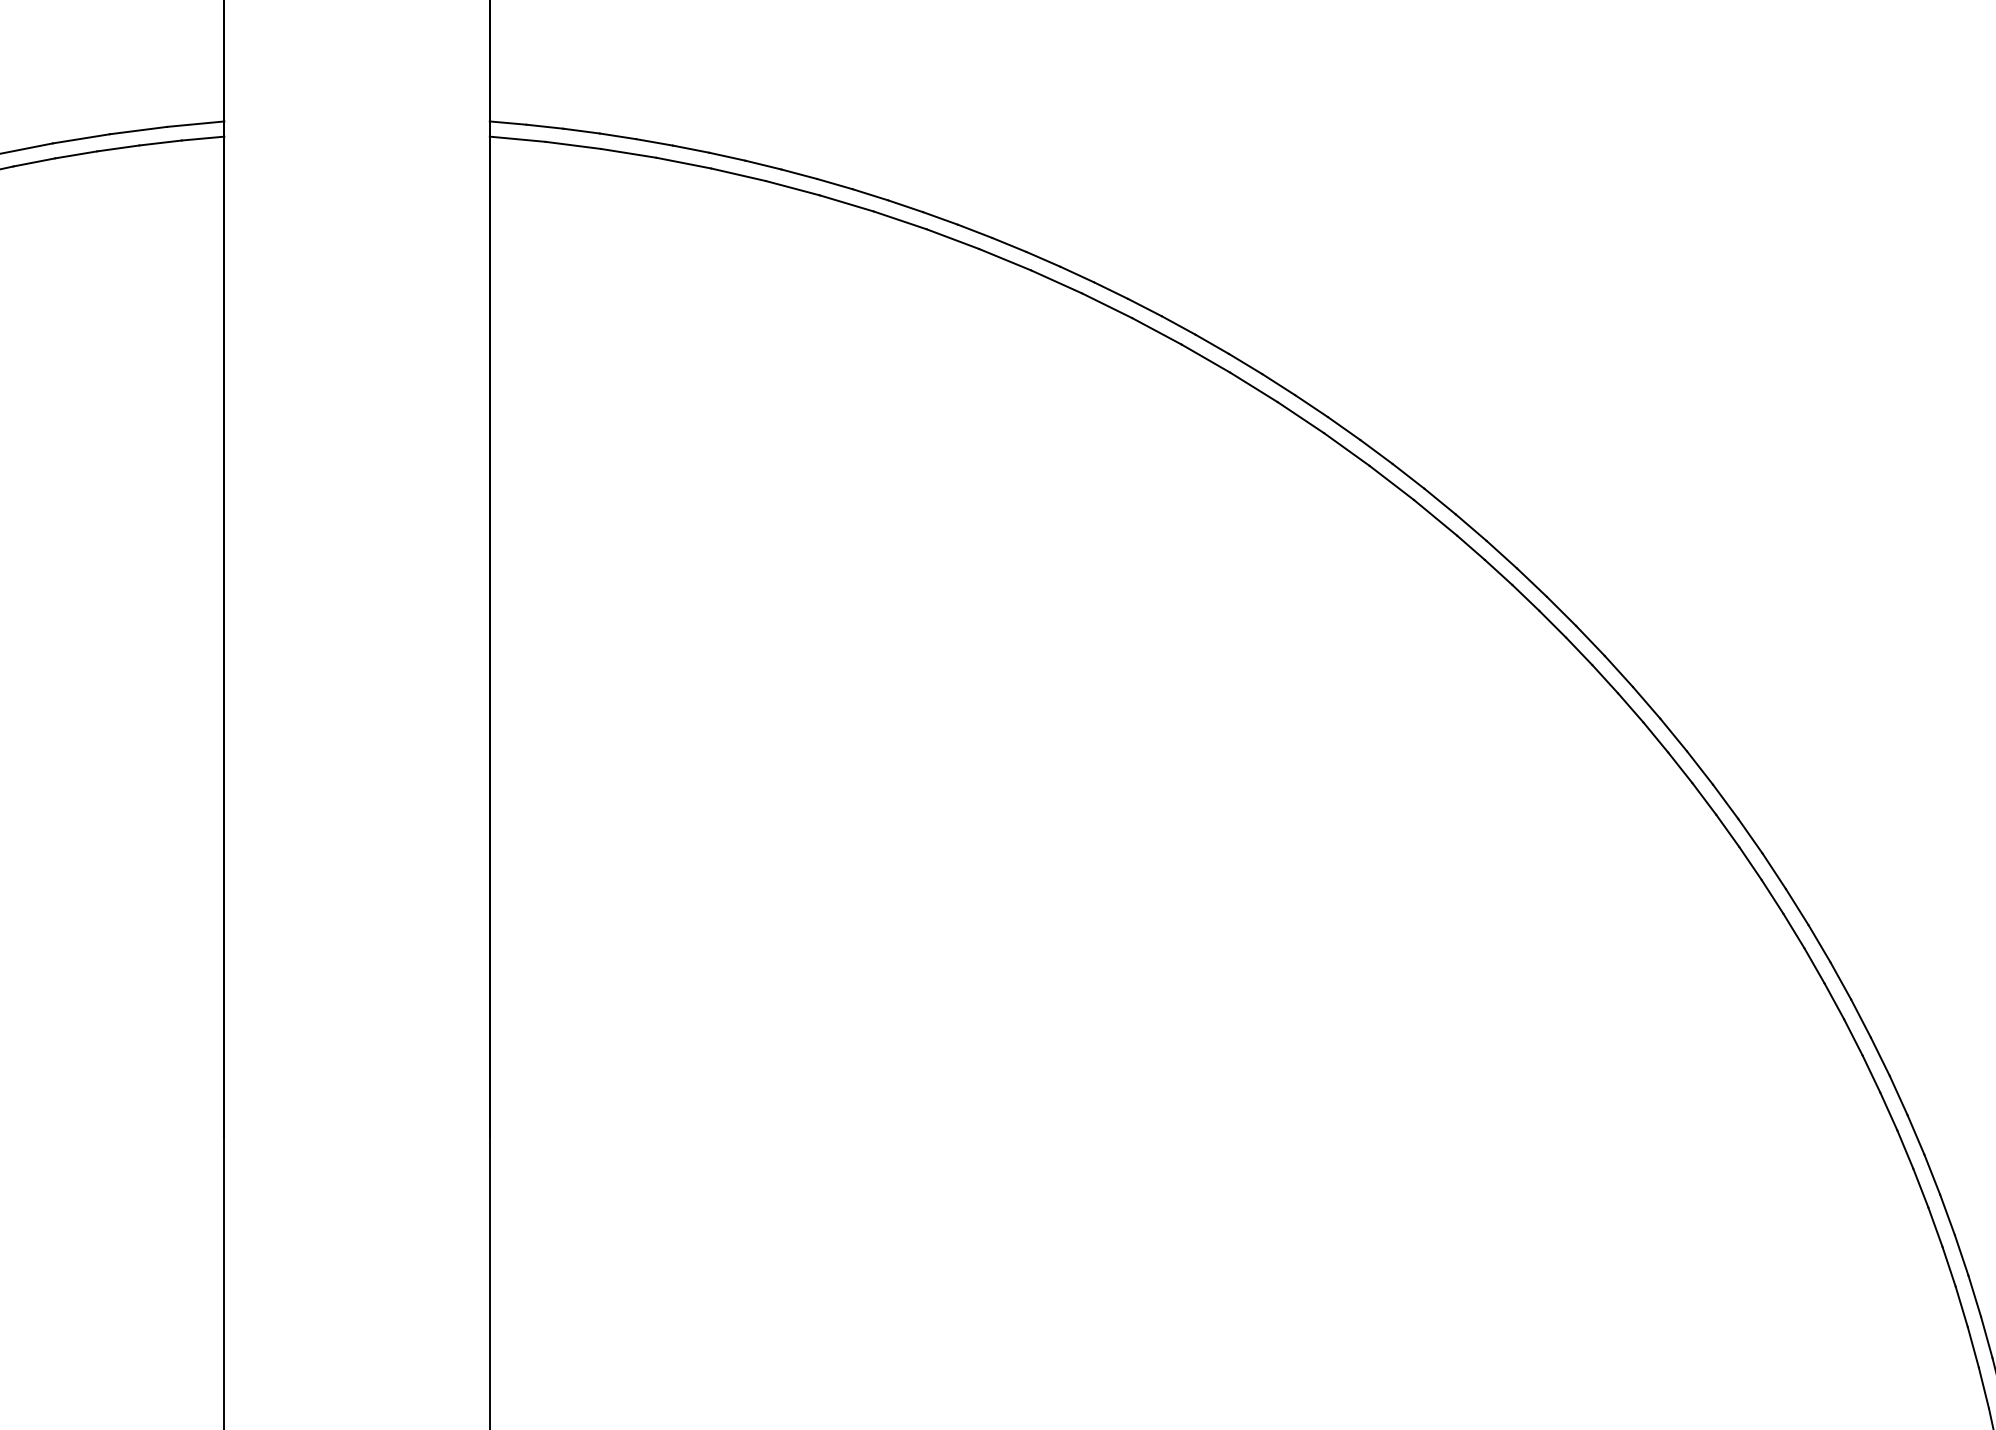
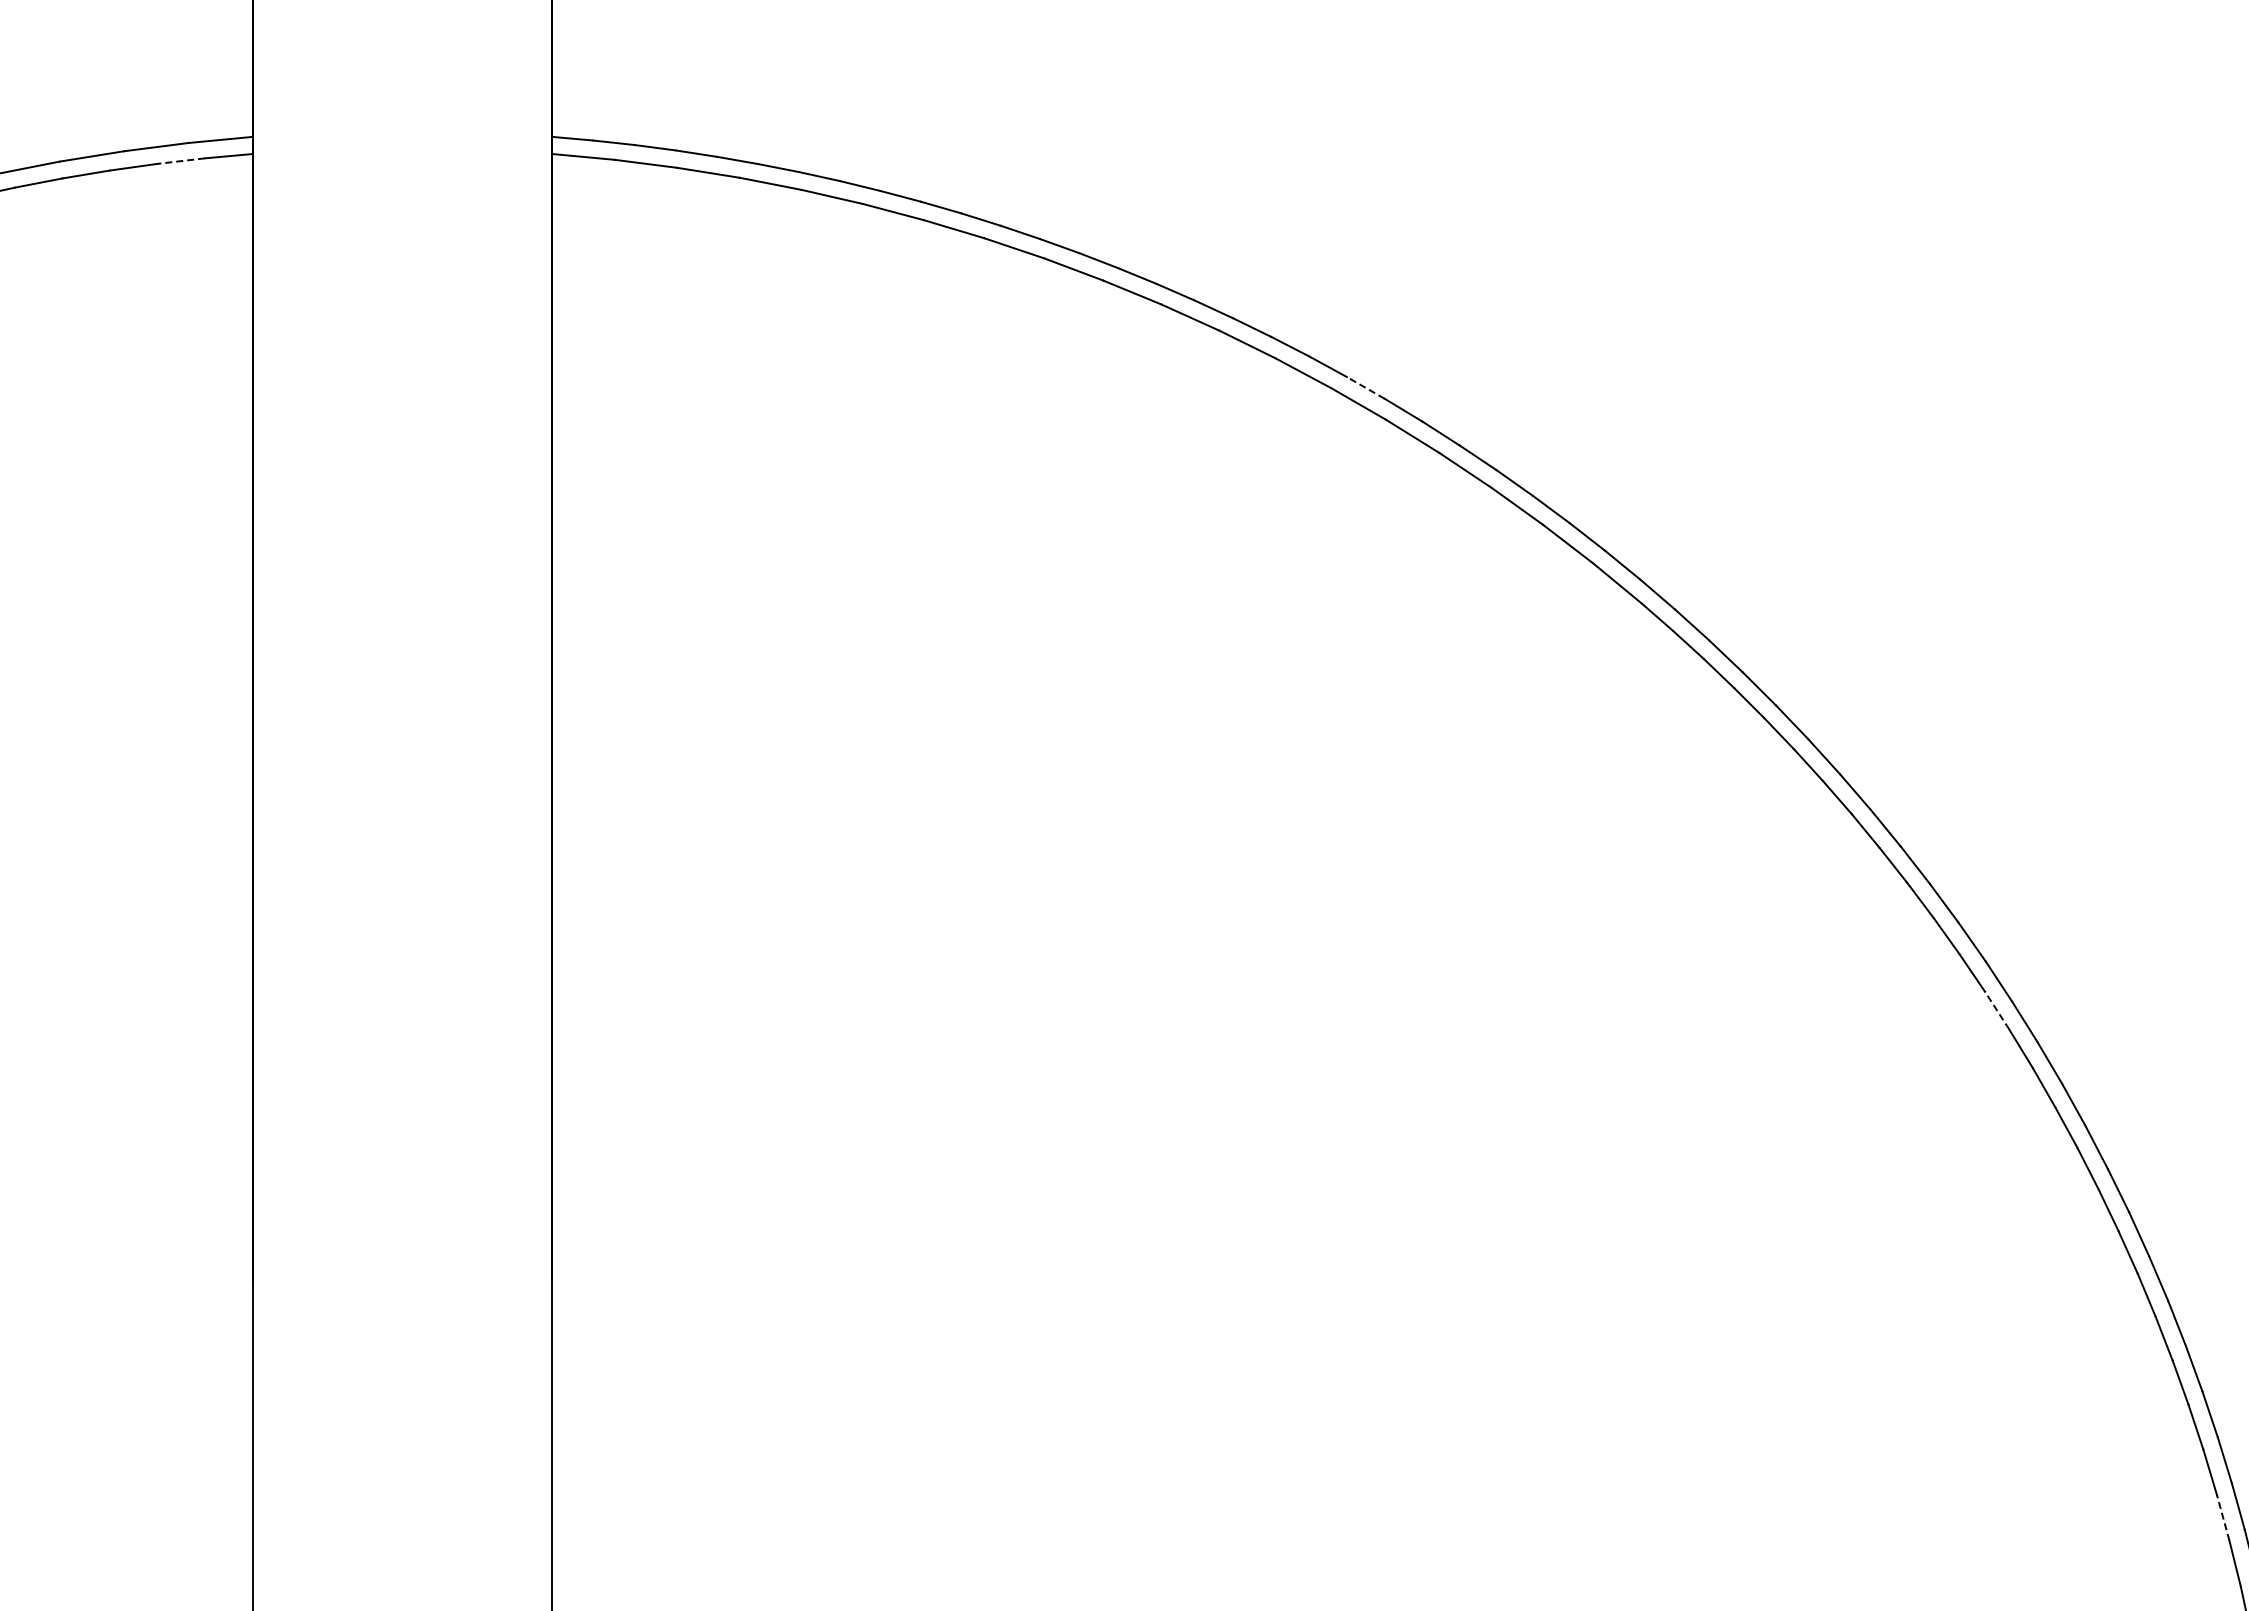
line: (160, 143) -> (180, 161), solid -> dashed
line: (1211, 343) -> (1365, 387), solid -> dashed
line: (1772, 896) -> (1997, 1010), solid -> dashed
line: (1973, 1347) -> (2223, 1517), solid -> dashed

